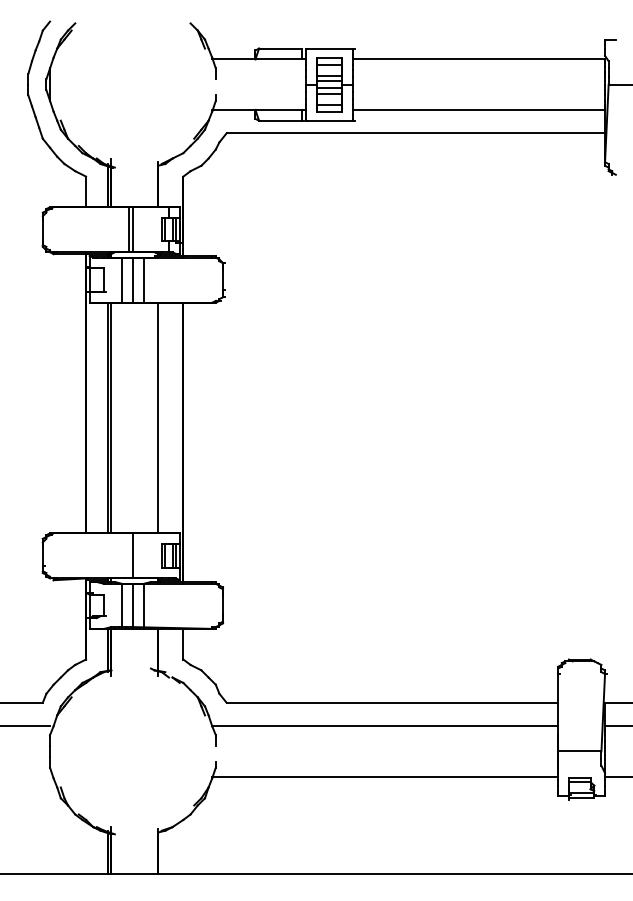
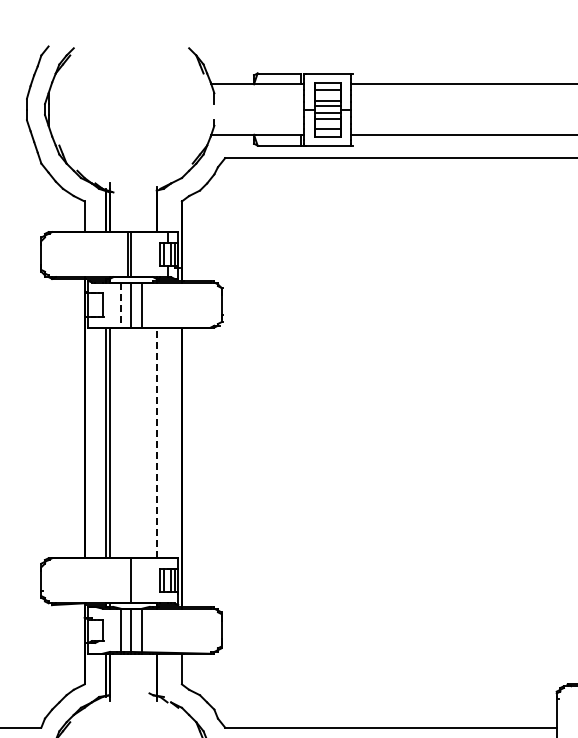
line: (122, 280) -> (121, 305), solid -> dashed
line: (158, 417) -> (157, 442), solid -> dashed

